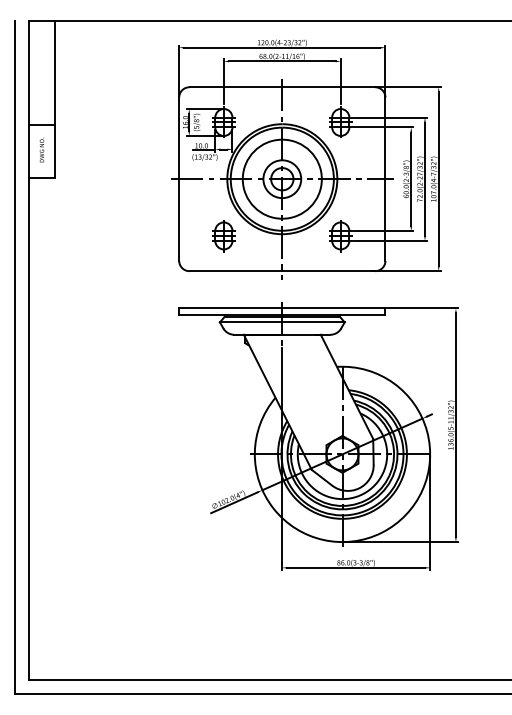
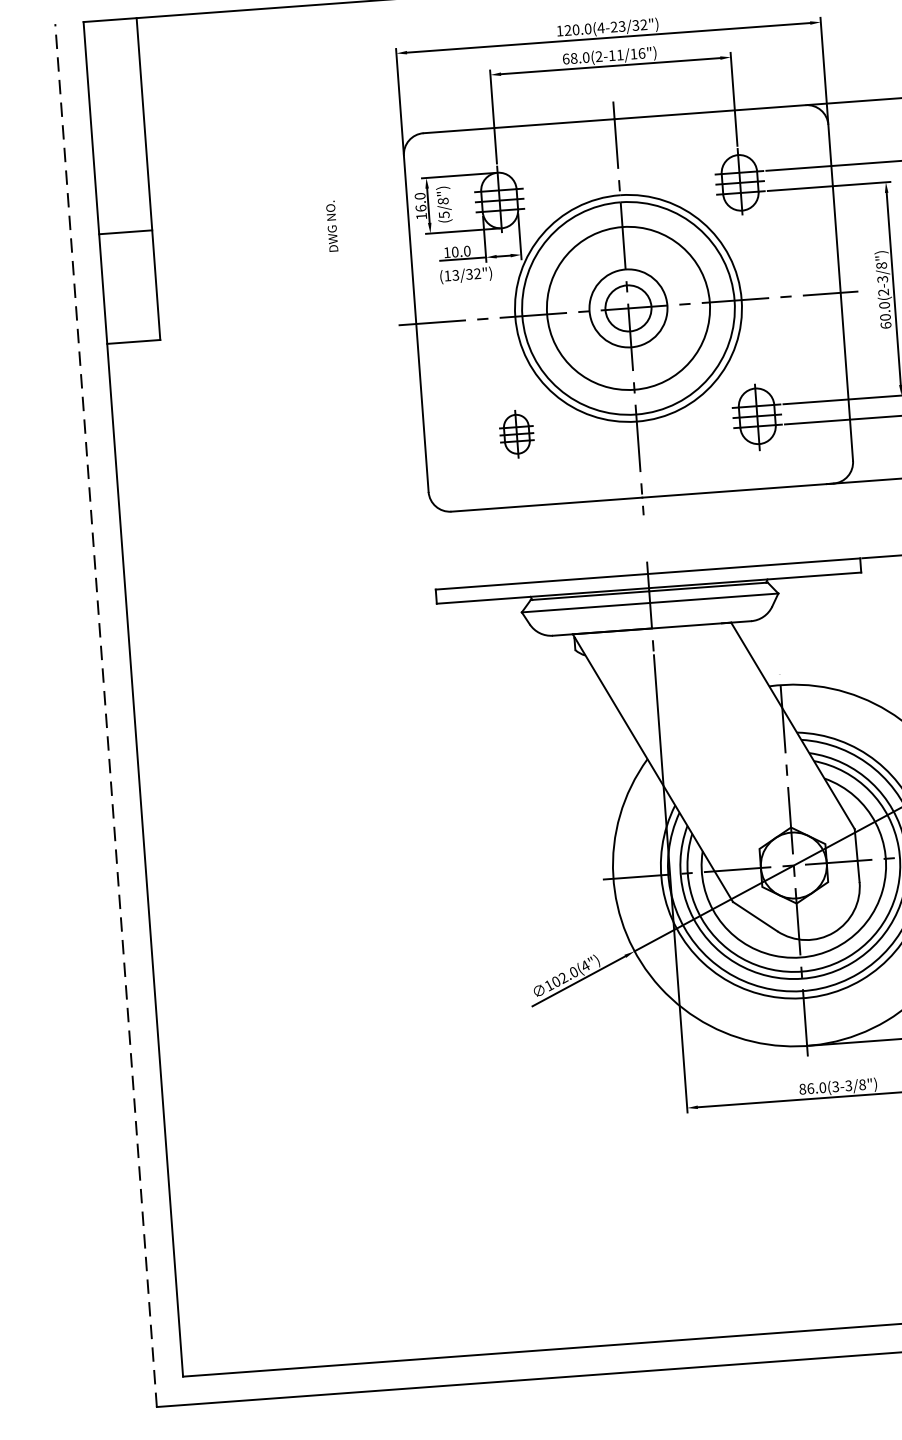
text: (41, 149) -> (331, 225), moved
part: (223, 236) -> (516, 435), size x0.7
line: (15, 356) -> (106, 713), solid -> dashed

